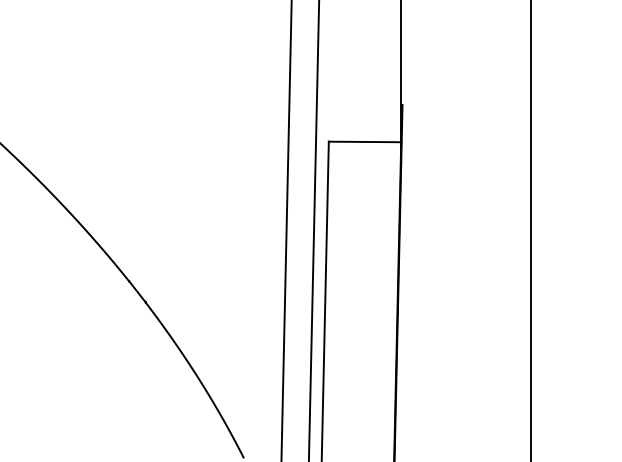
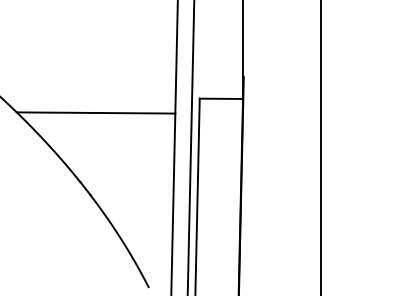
line: (154, 164) -> (95, 112), added

